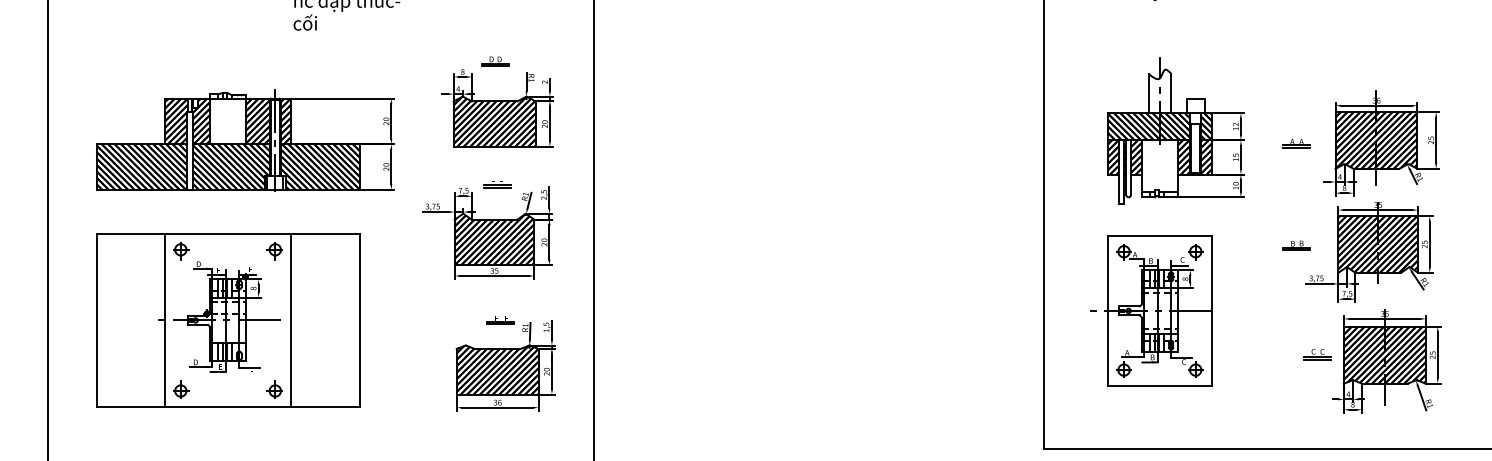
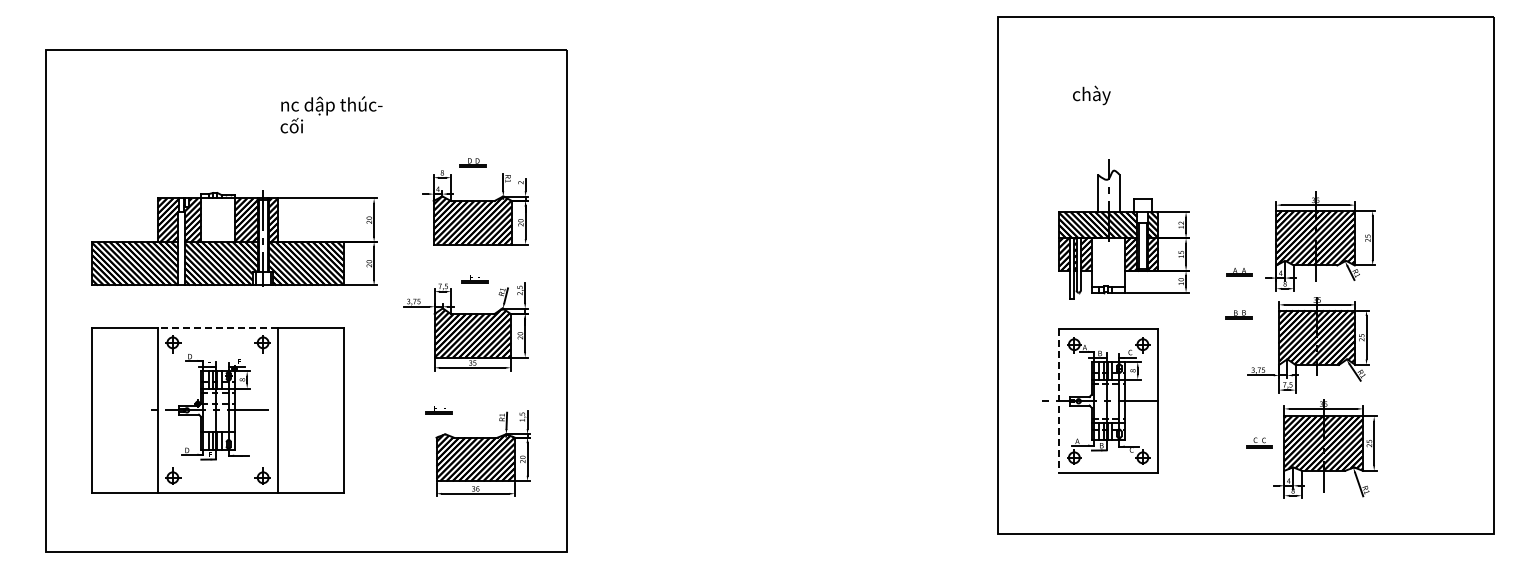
part: (1296, 143) -> (1239, 272), moved
line: (227, 233) -> (217, 327), solid -> dashed
part: (1295, 245) -> (1238, 314), moved
line: (1108, 311) -> (1059, 401), solid -> dashed
part: (499, 320) -> (438, 410), moved

